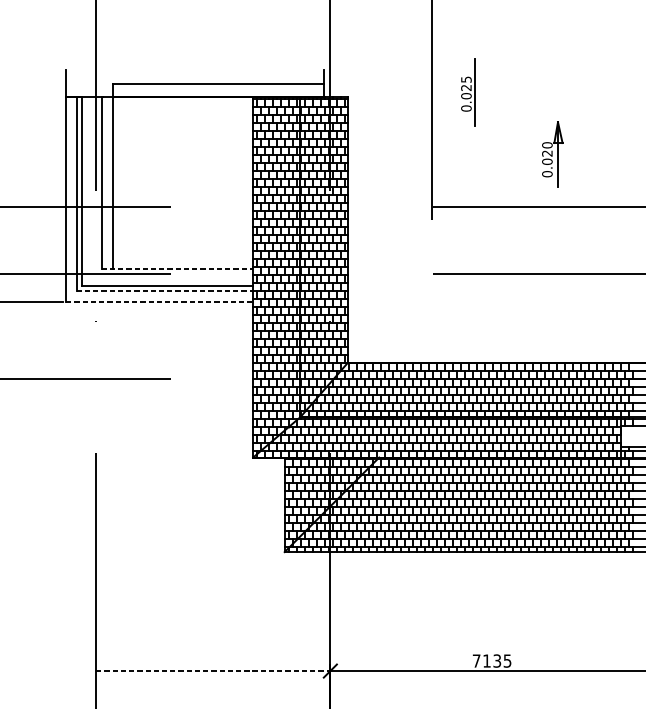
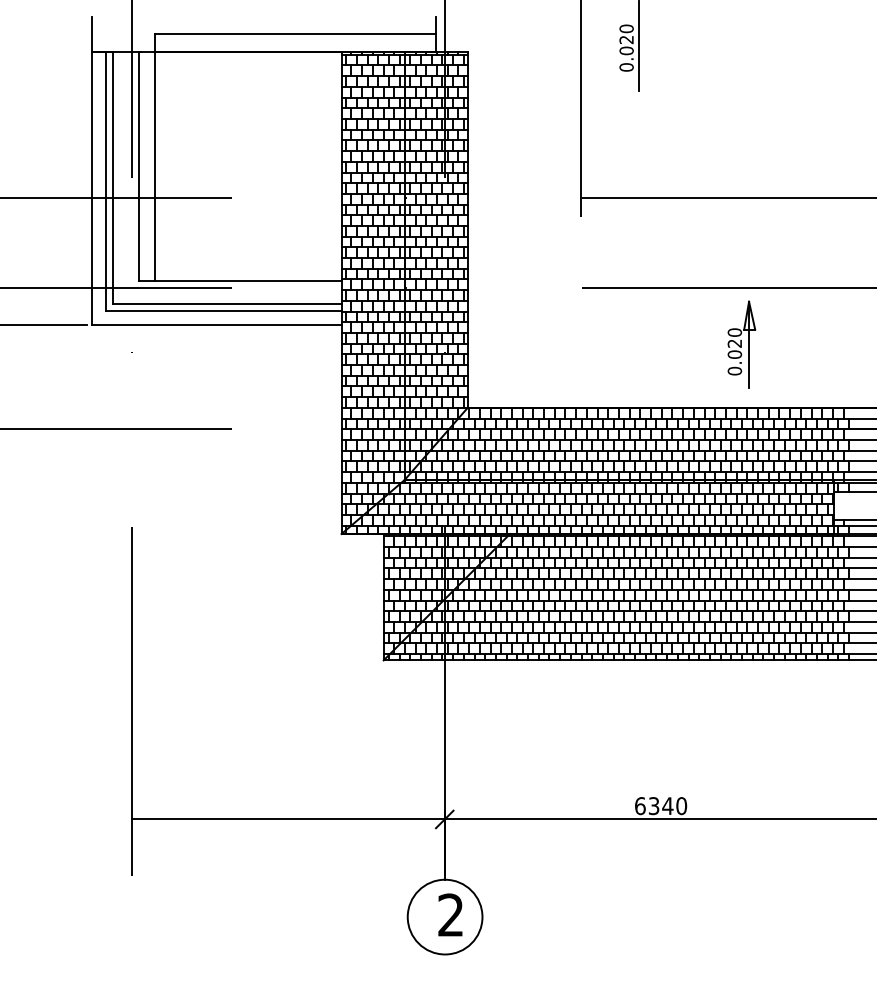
text: (466, 79) -> (626, 28), 0.025 -> 0.020
part: (552, 154) -> (741, 344), moved
line: (177, 268) -> (240, 281), dashed -> solid
line: (164, 291) -> (223, 311), dashed -> solid
line: (159, 301) -> (216, 325), dashed -> solid
text: (492, 661) -> (661, 806), 7135 -> 6340
line: (213, 671) -> (288, 819), dashed -> solid

